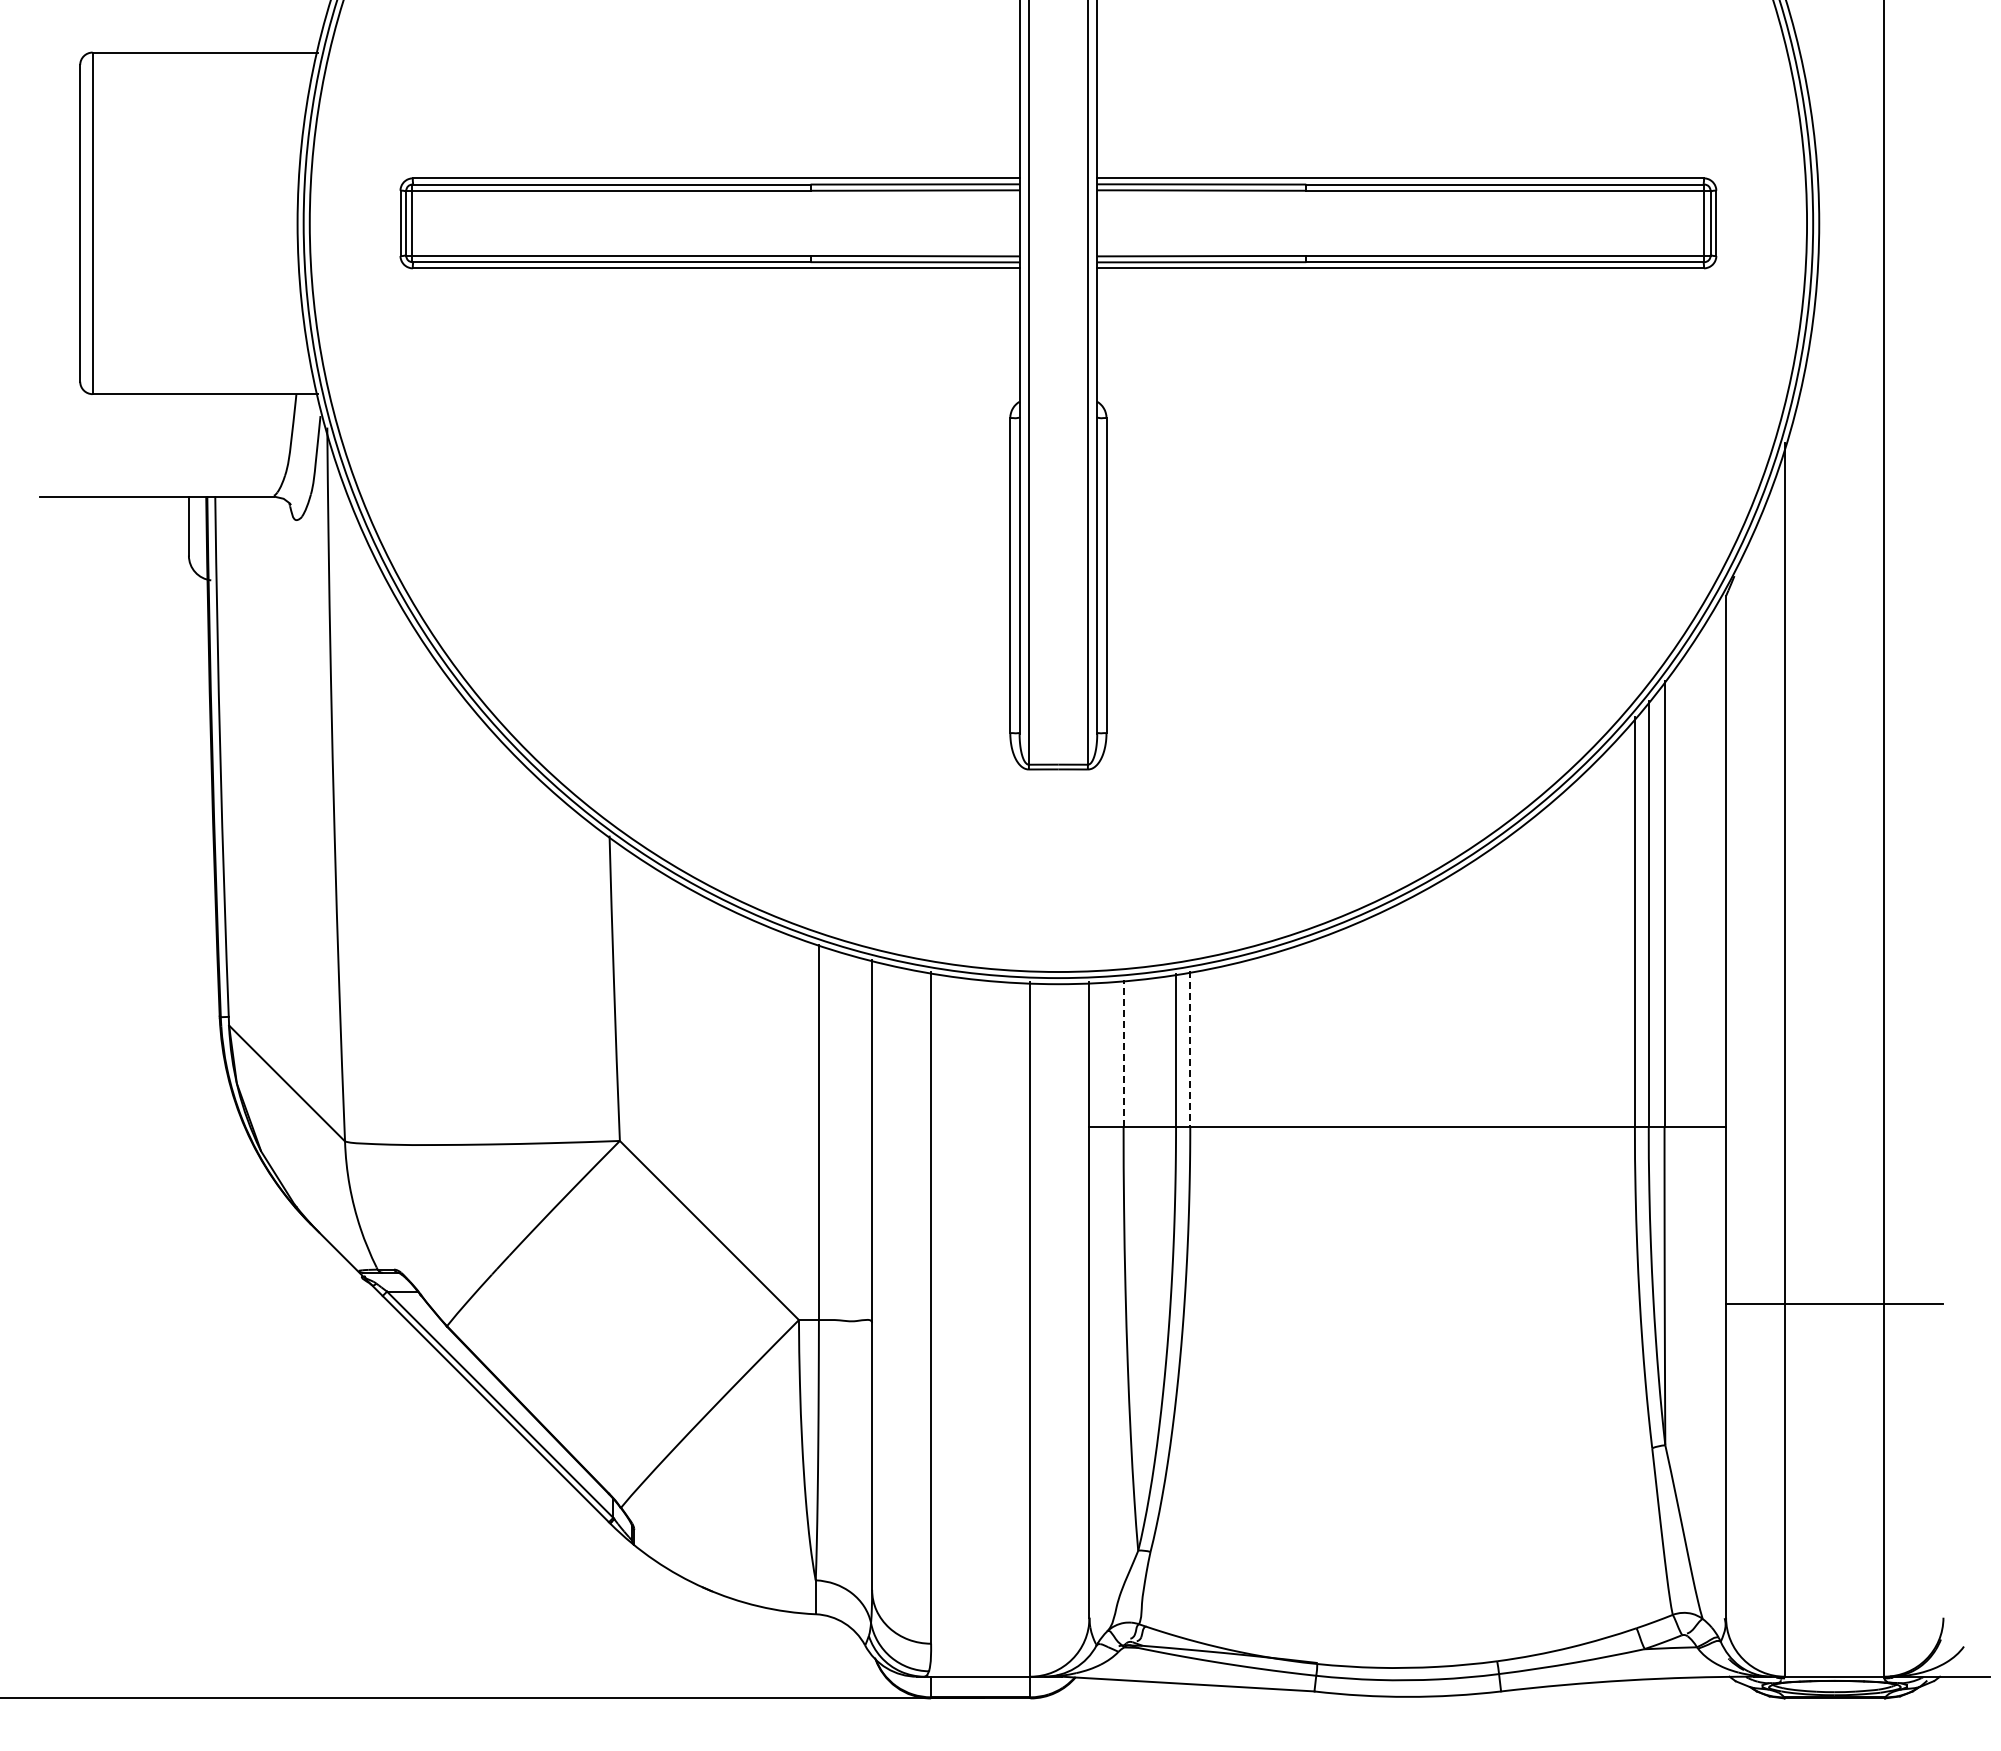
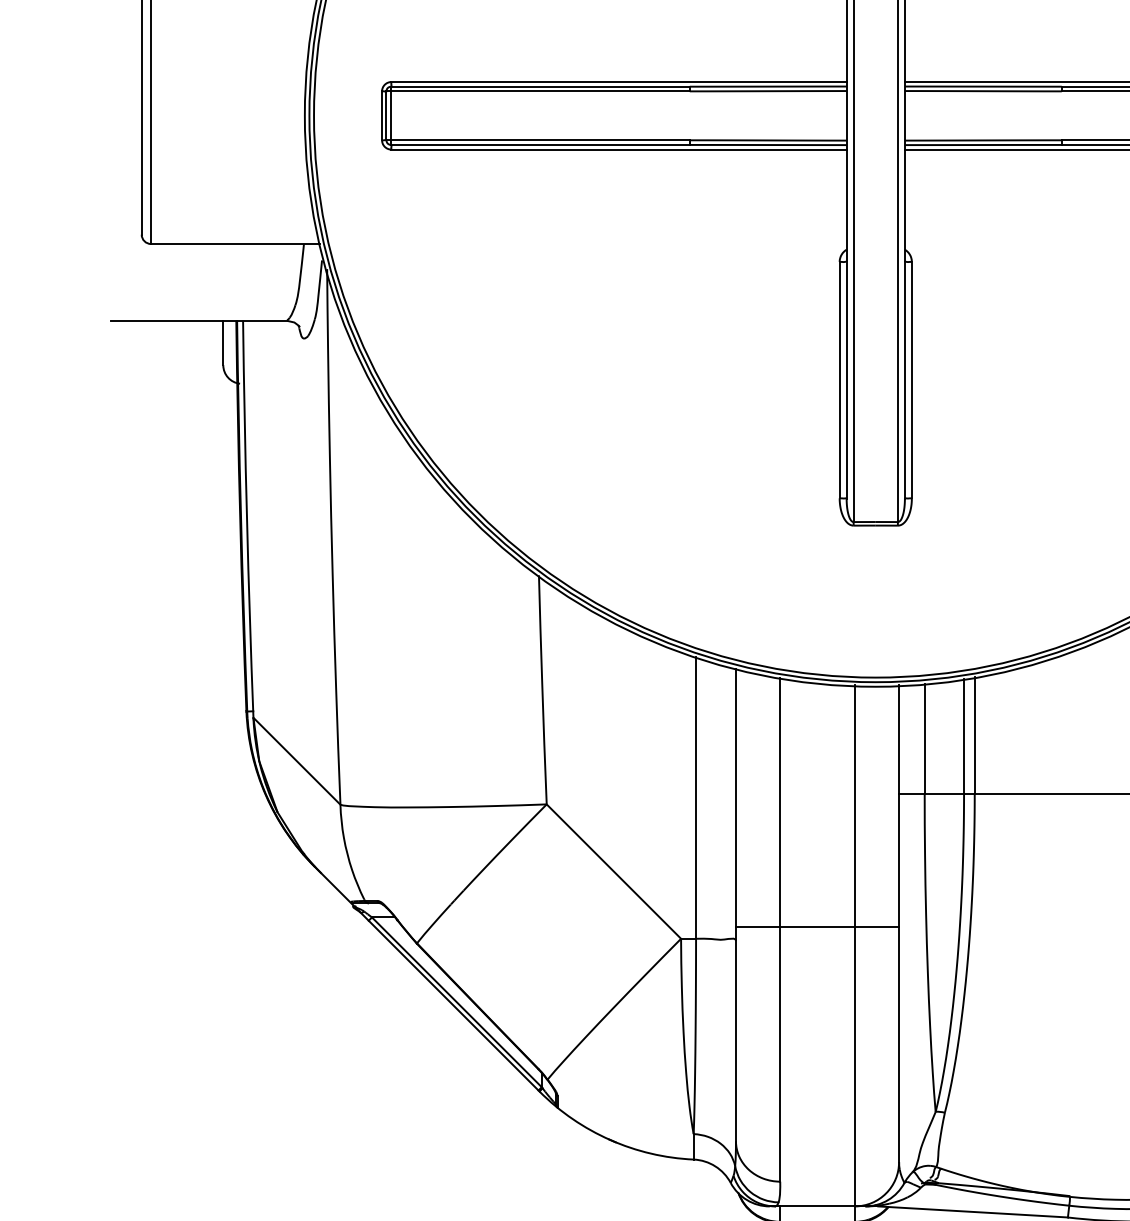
line: (1190, 1049) -> (974, 735), dashed -> solid
line: (1123, 1053) -> (924, 738), dashed -> solid
line: (980, 1304) -> (817, 927), added

